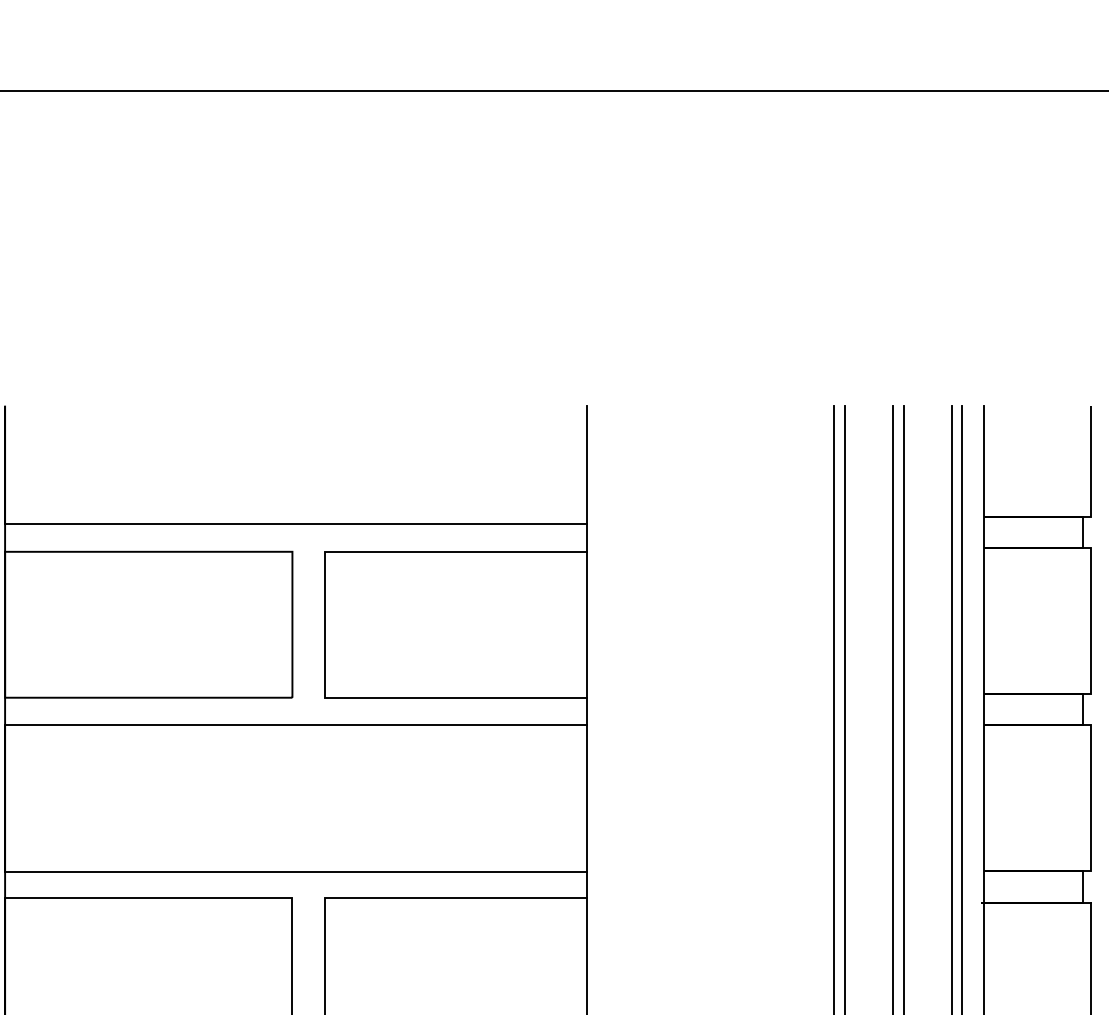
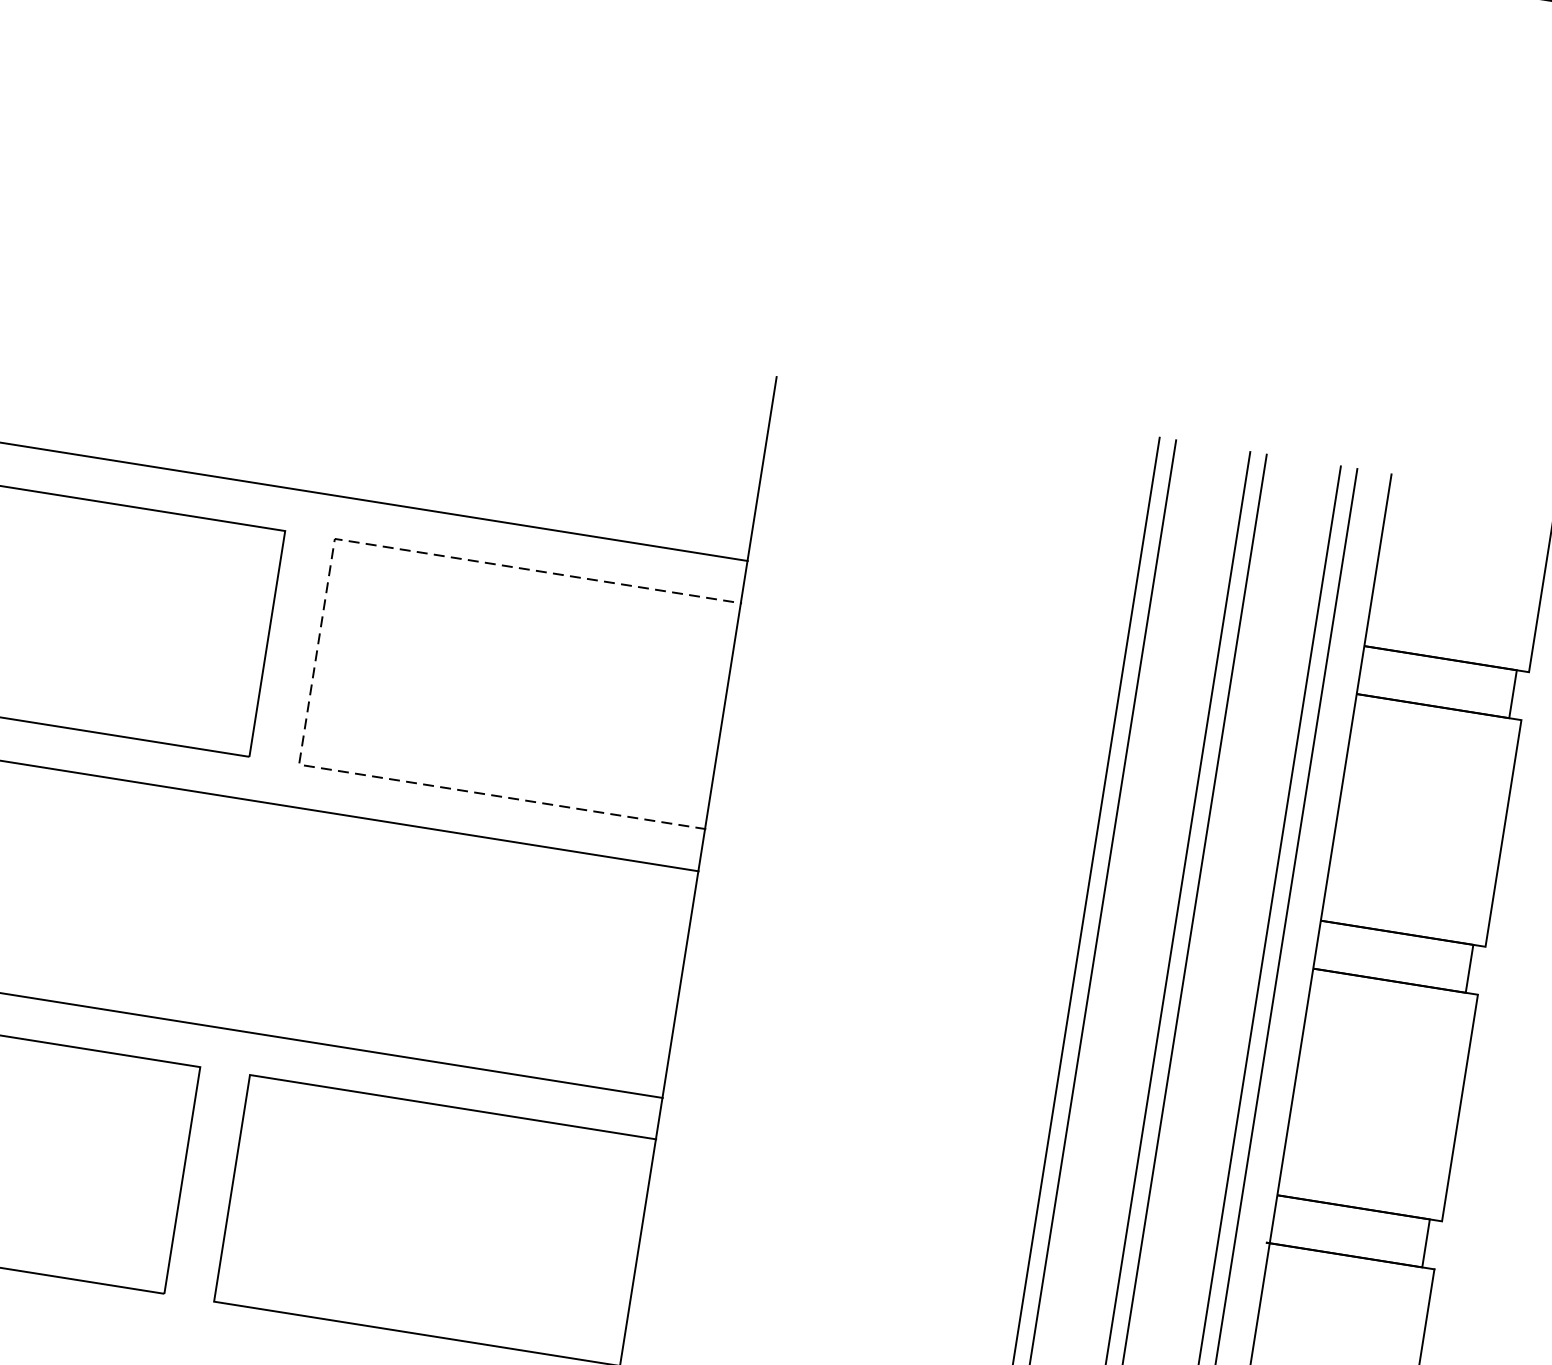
line: (324, 624) -> (317, 651), solid -> dashed

